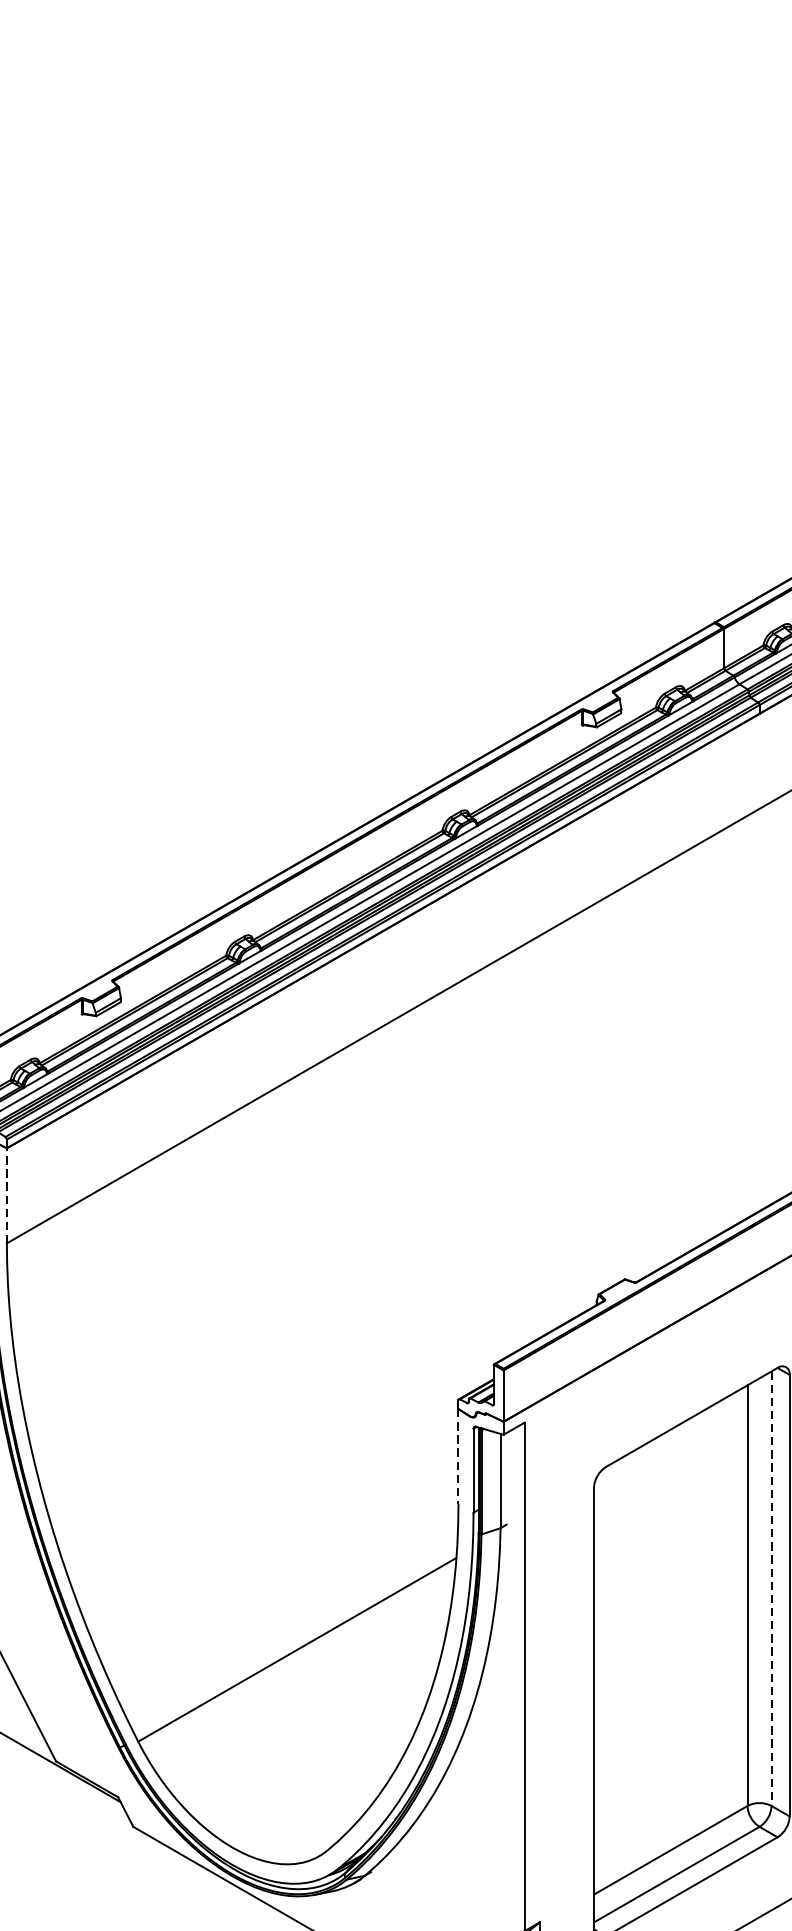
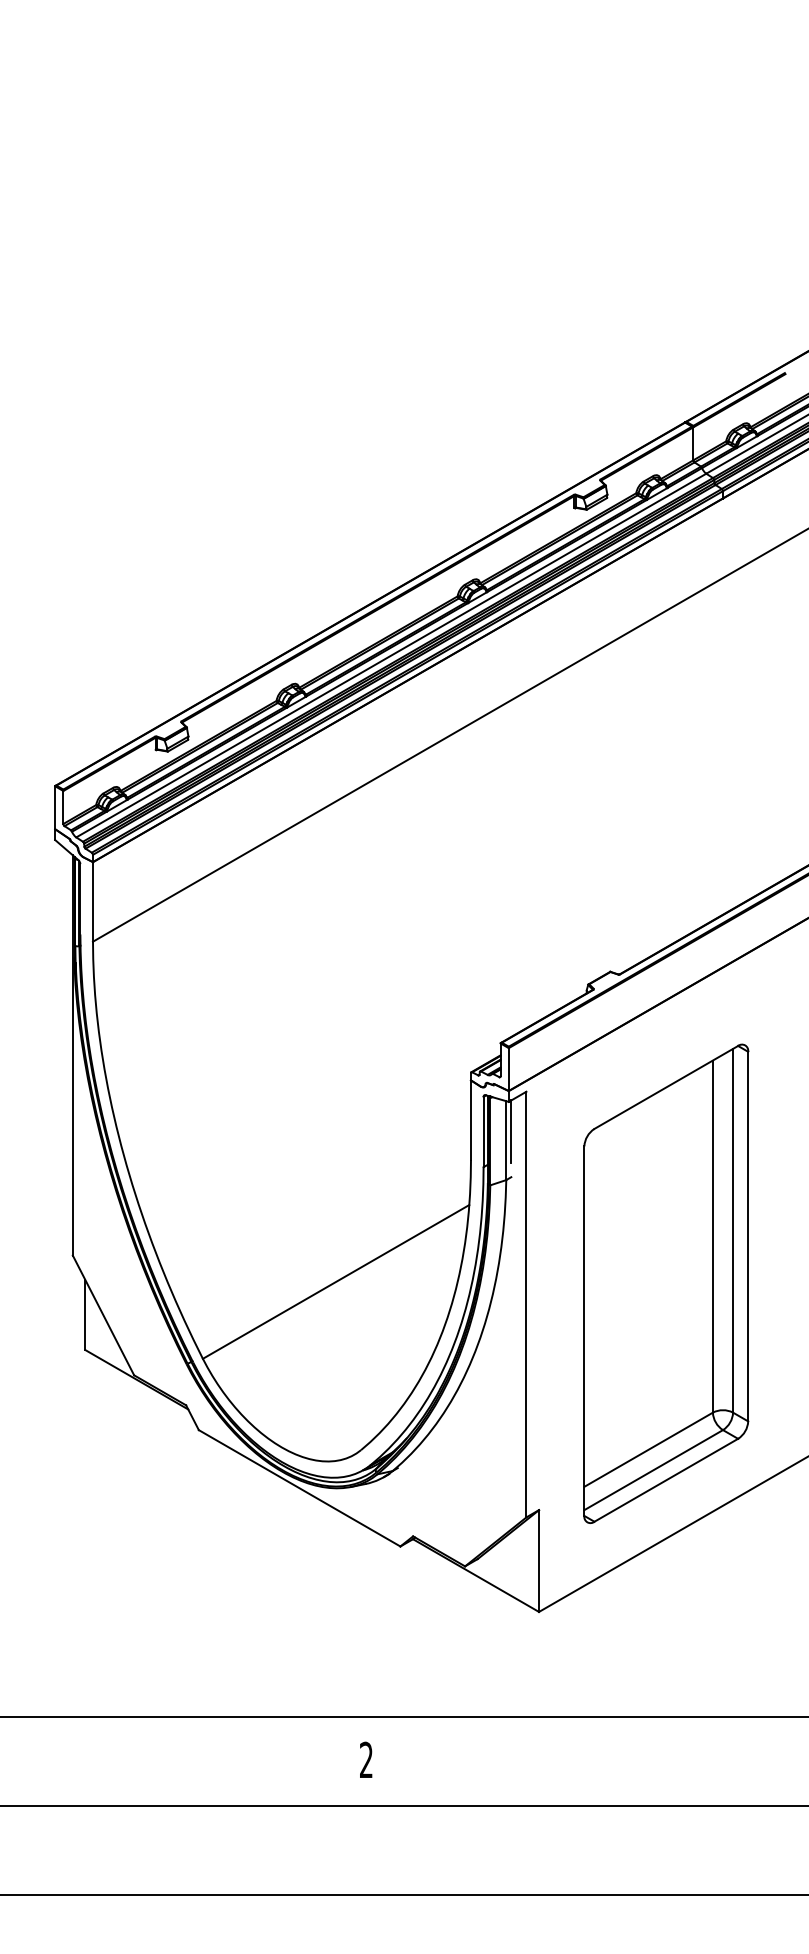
line: (7, 1195) -> (93, 901), dashed -> solid
line: (459, 1456) -> (471, 1120), dashed -> solid
line: (506, 1470) -> (511, 1131), added
line: (772, 1588) -> (733, 1230), dashed -> solid

